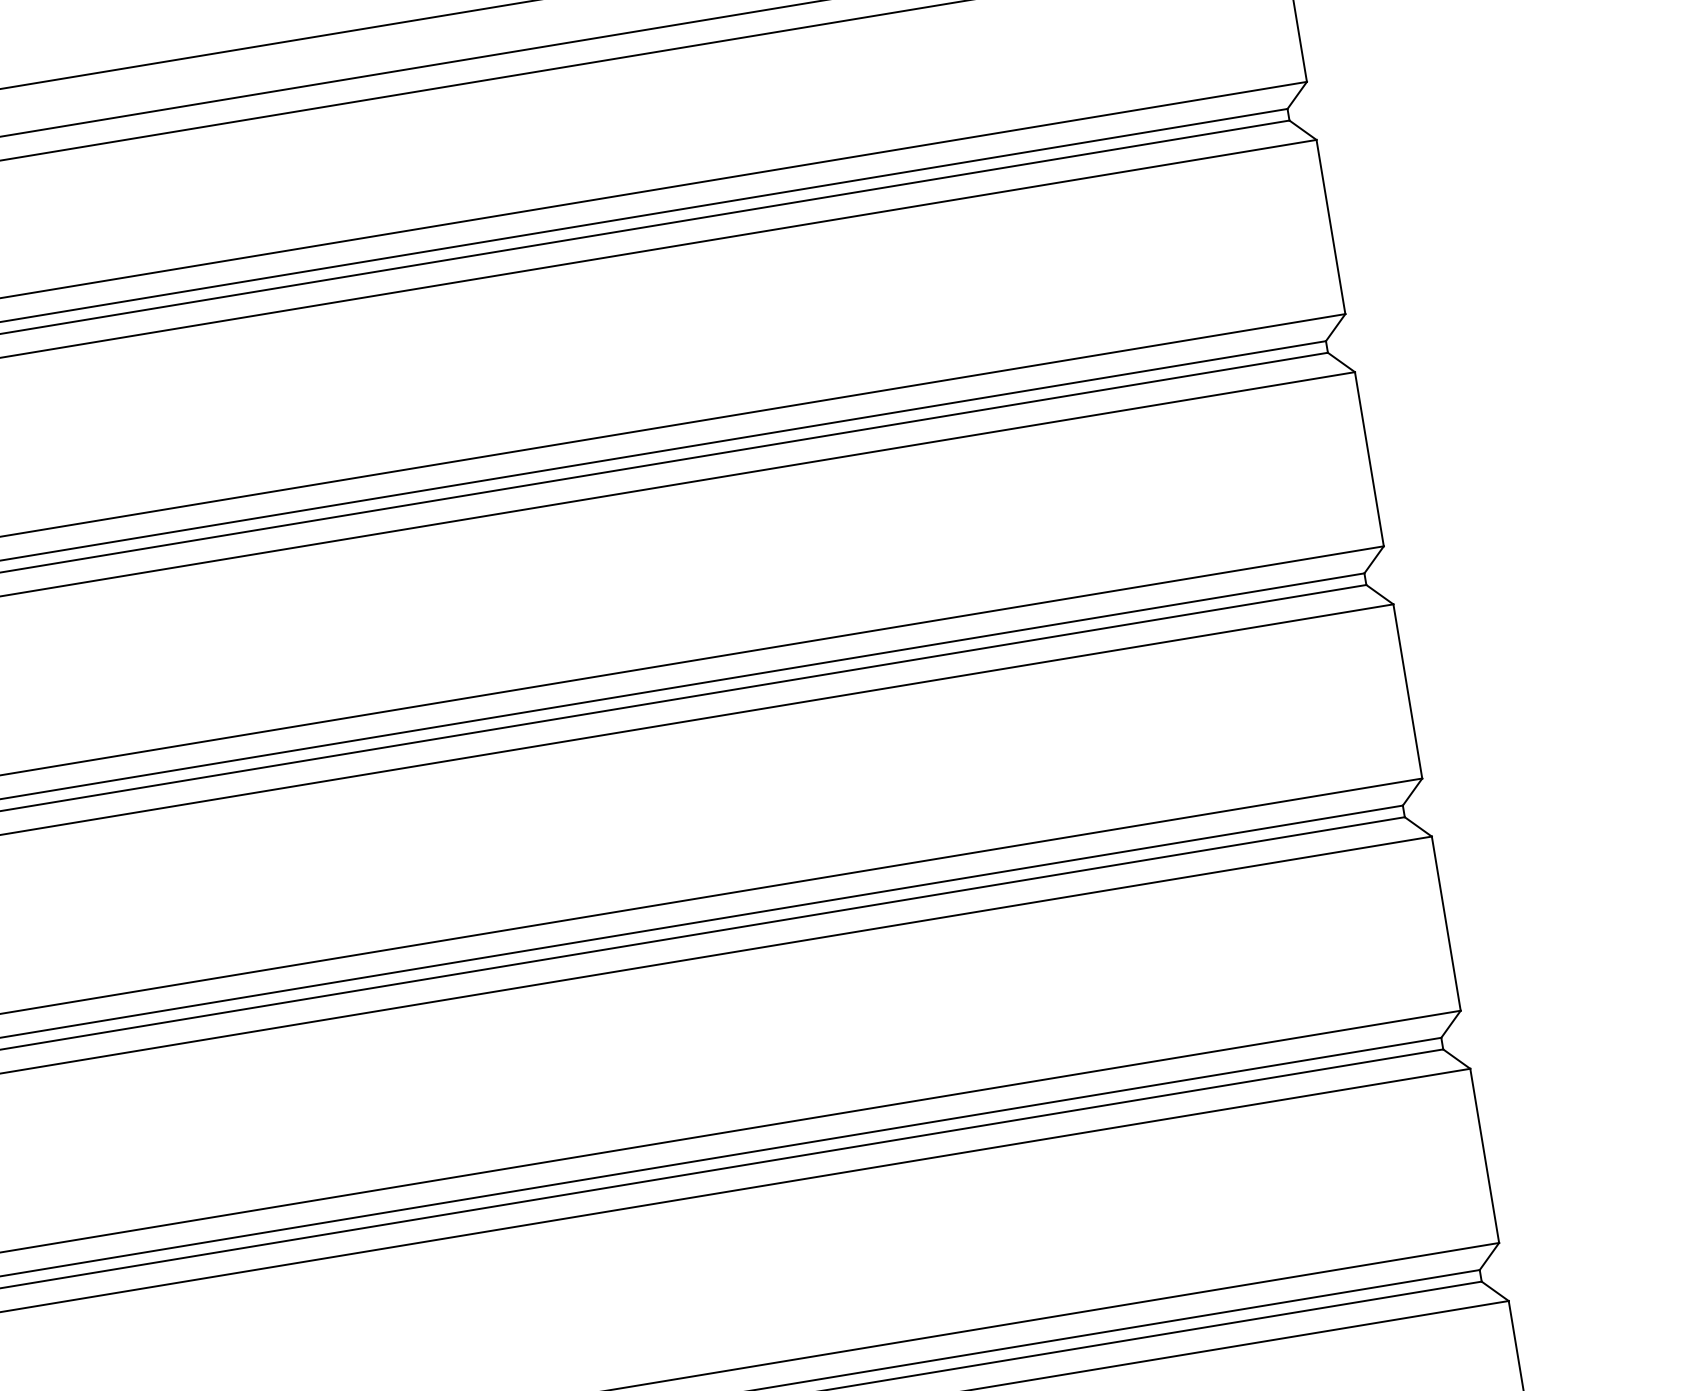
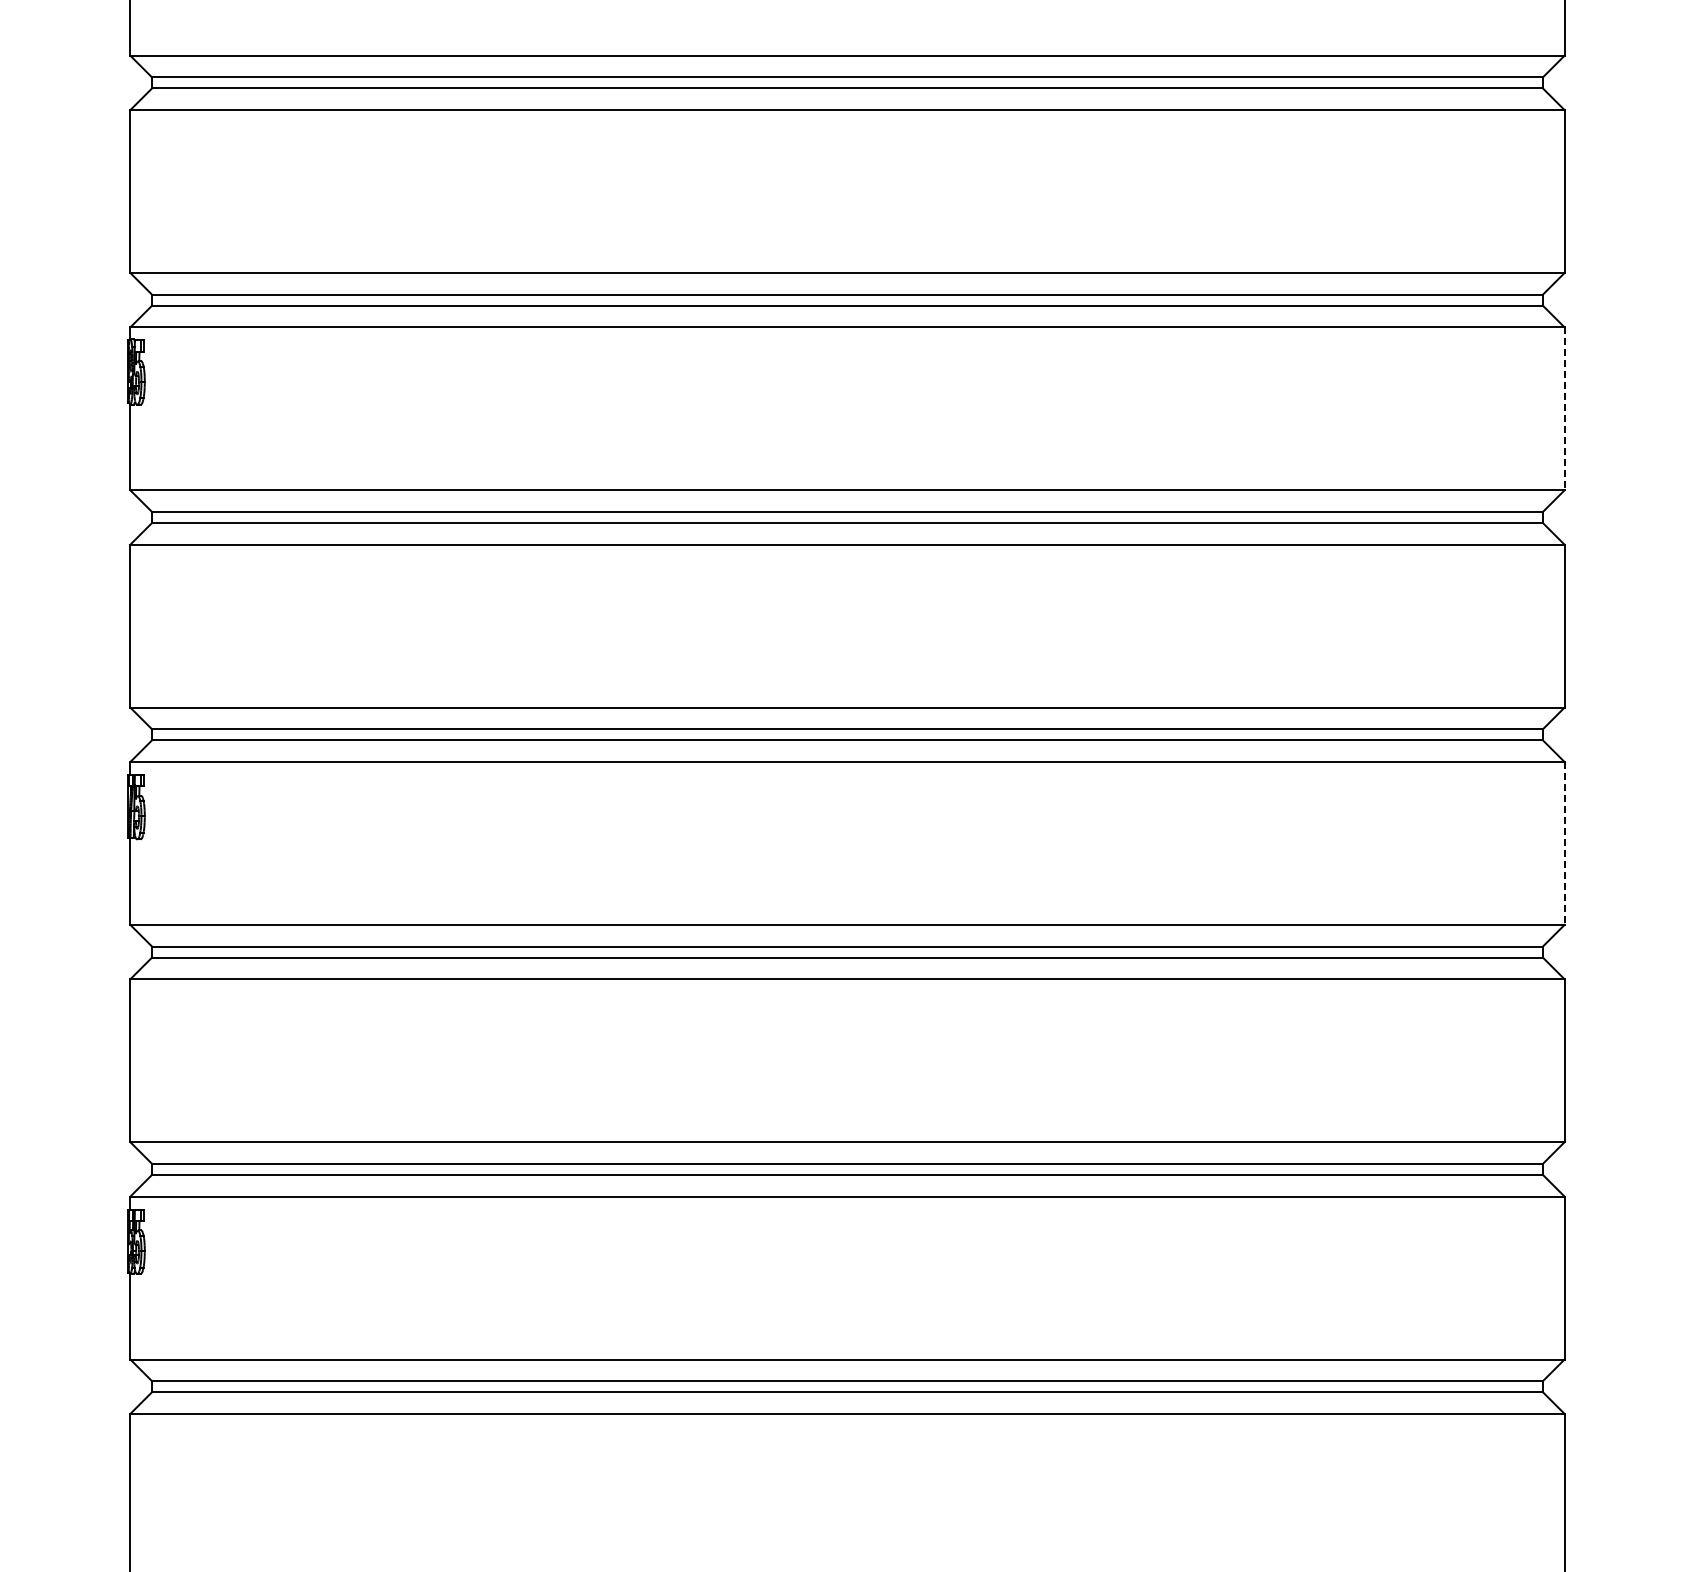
line: (1369, 459) -> (1564, 409), solid -> dashed
line: (1446, 923) -> (1564, 843), solid -> dashed

